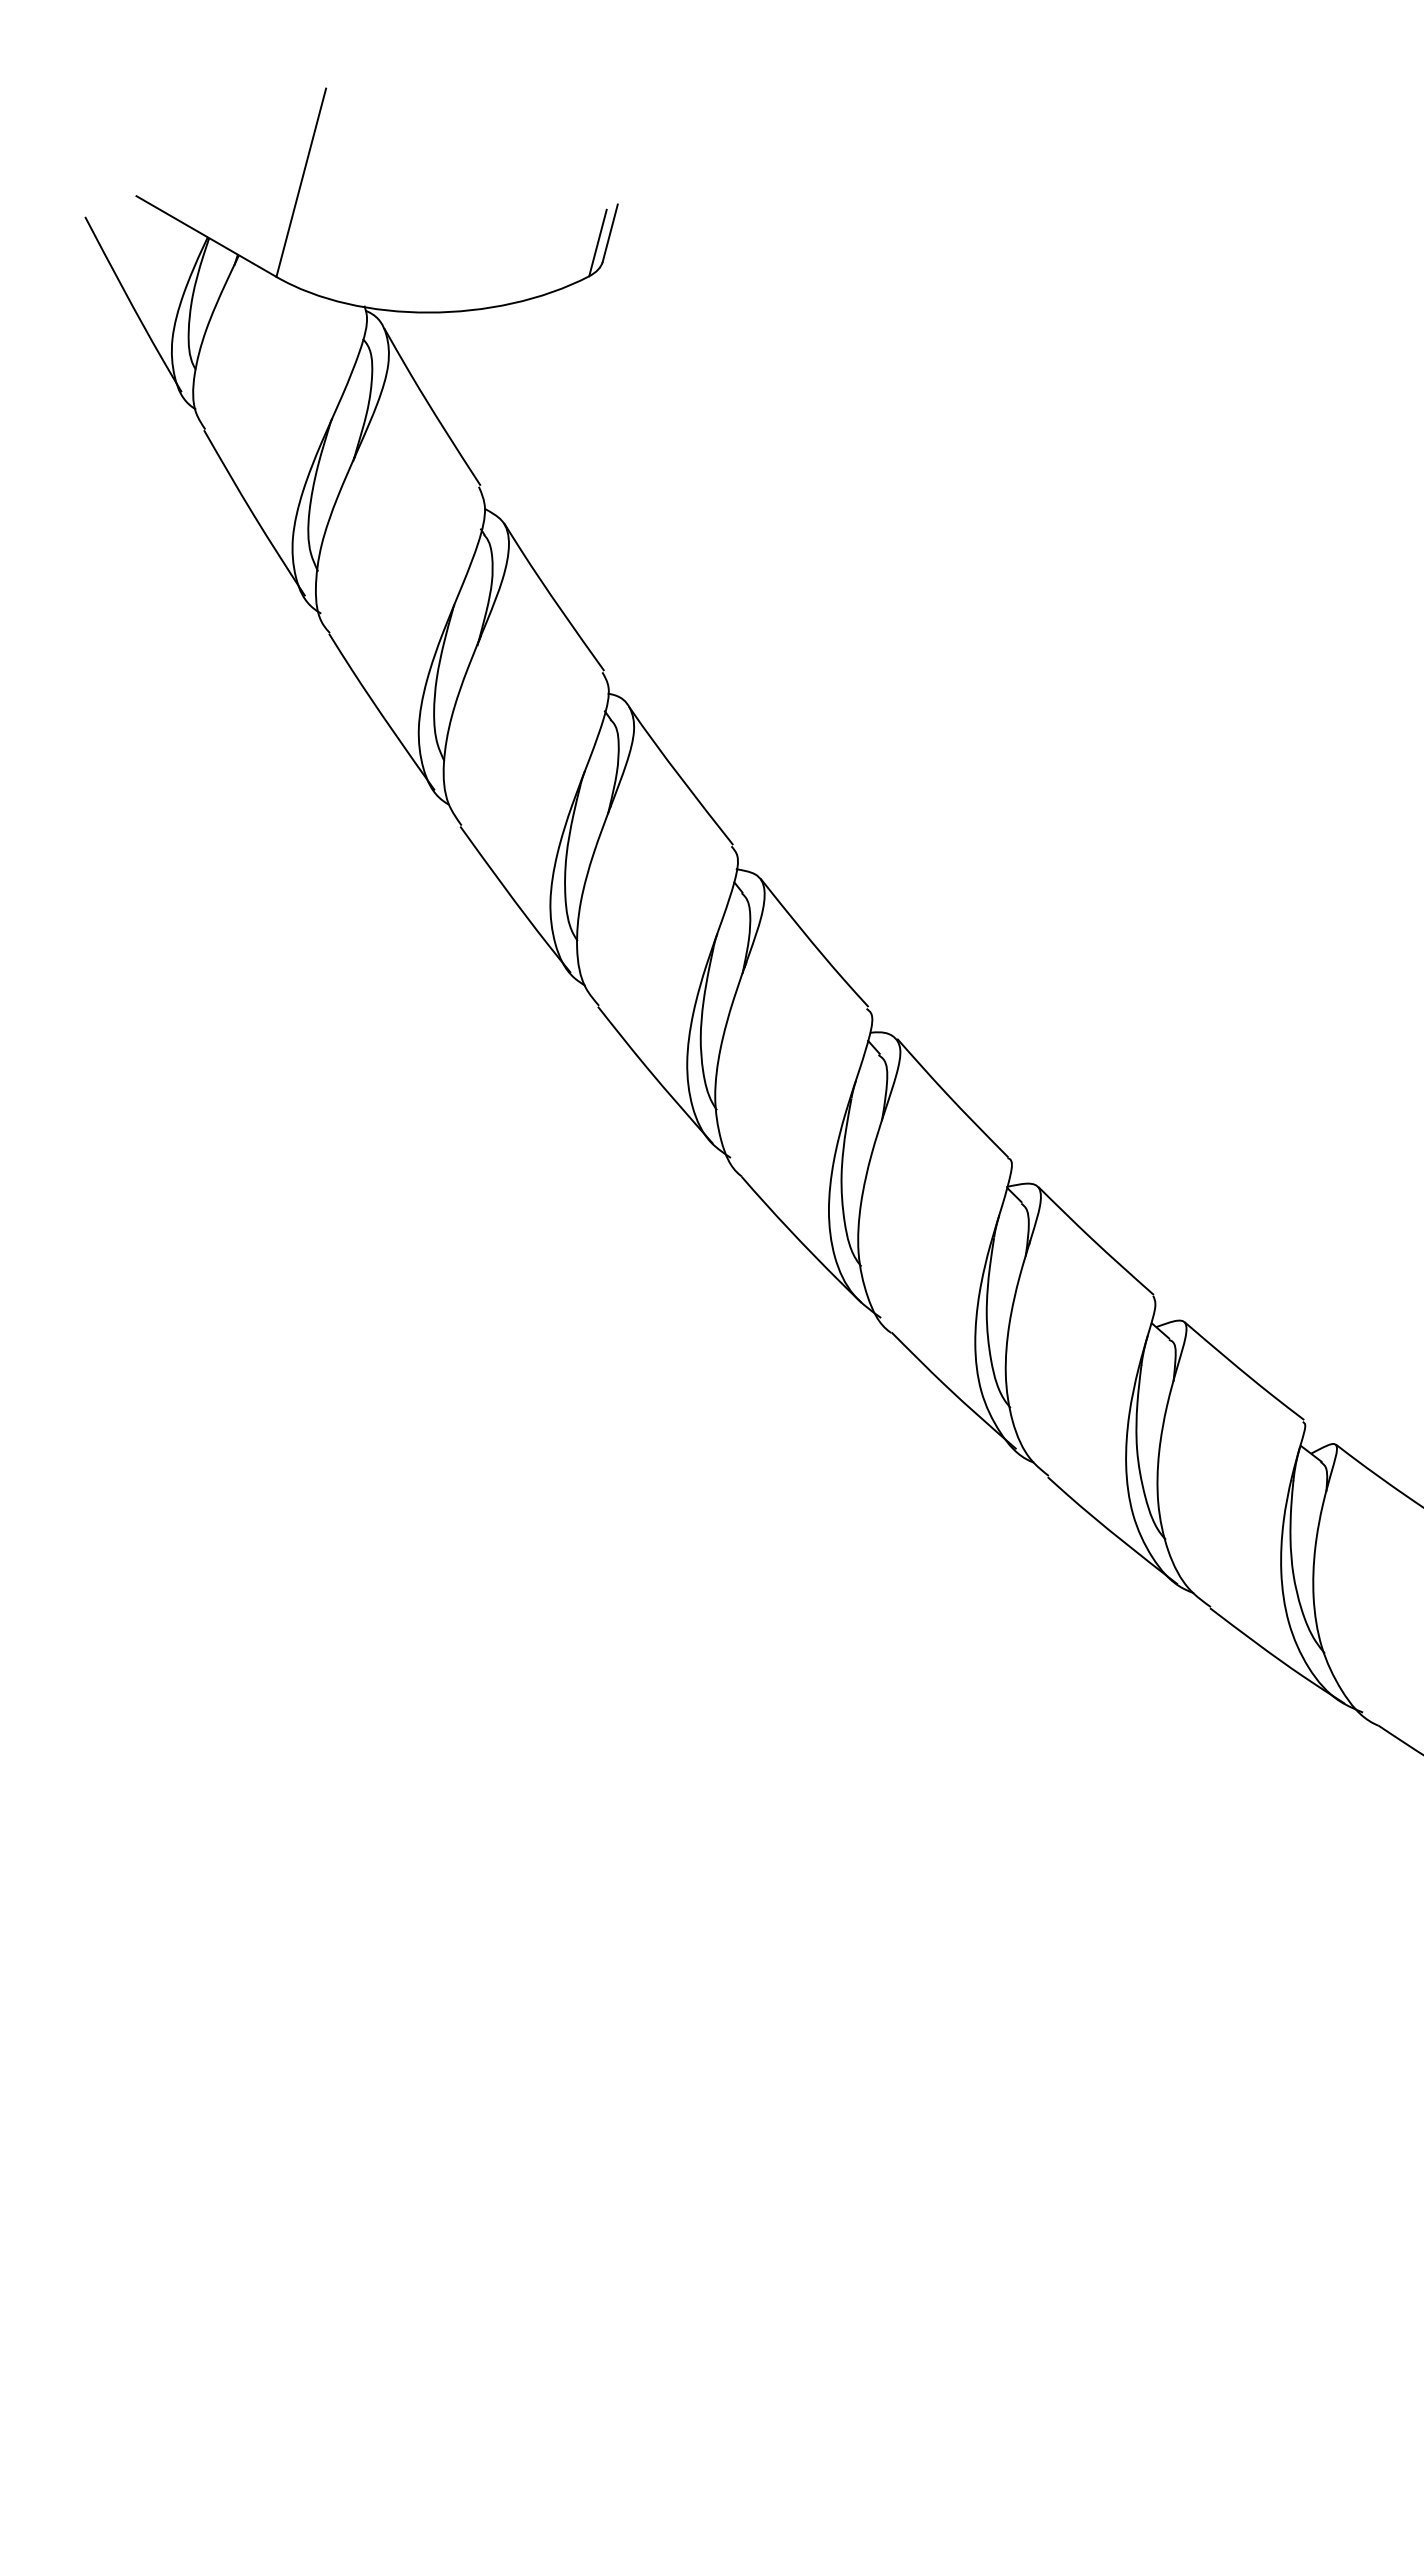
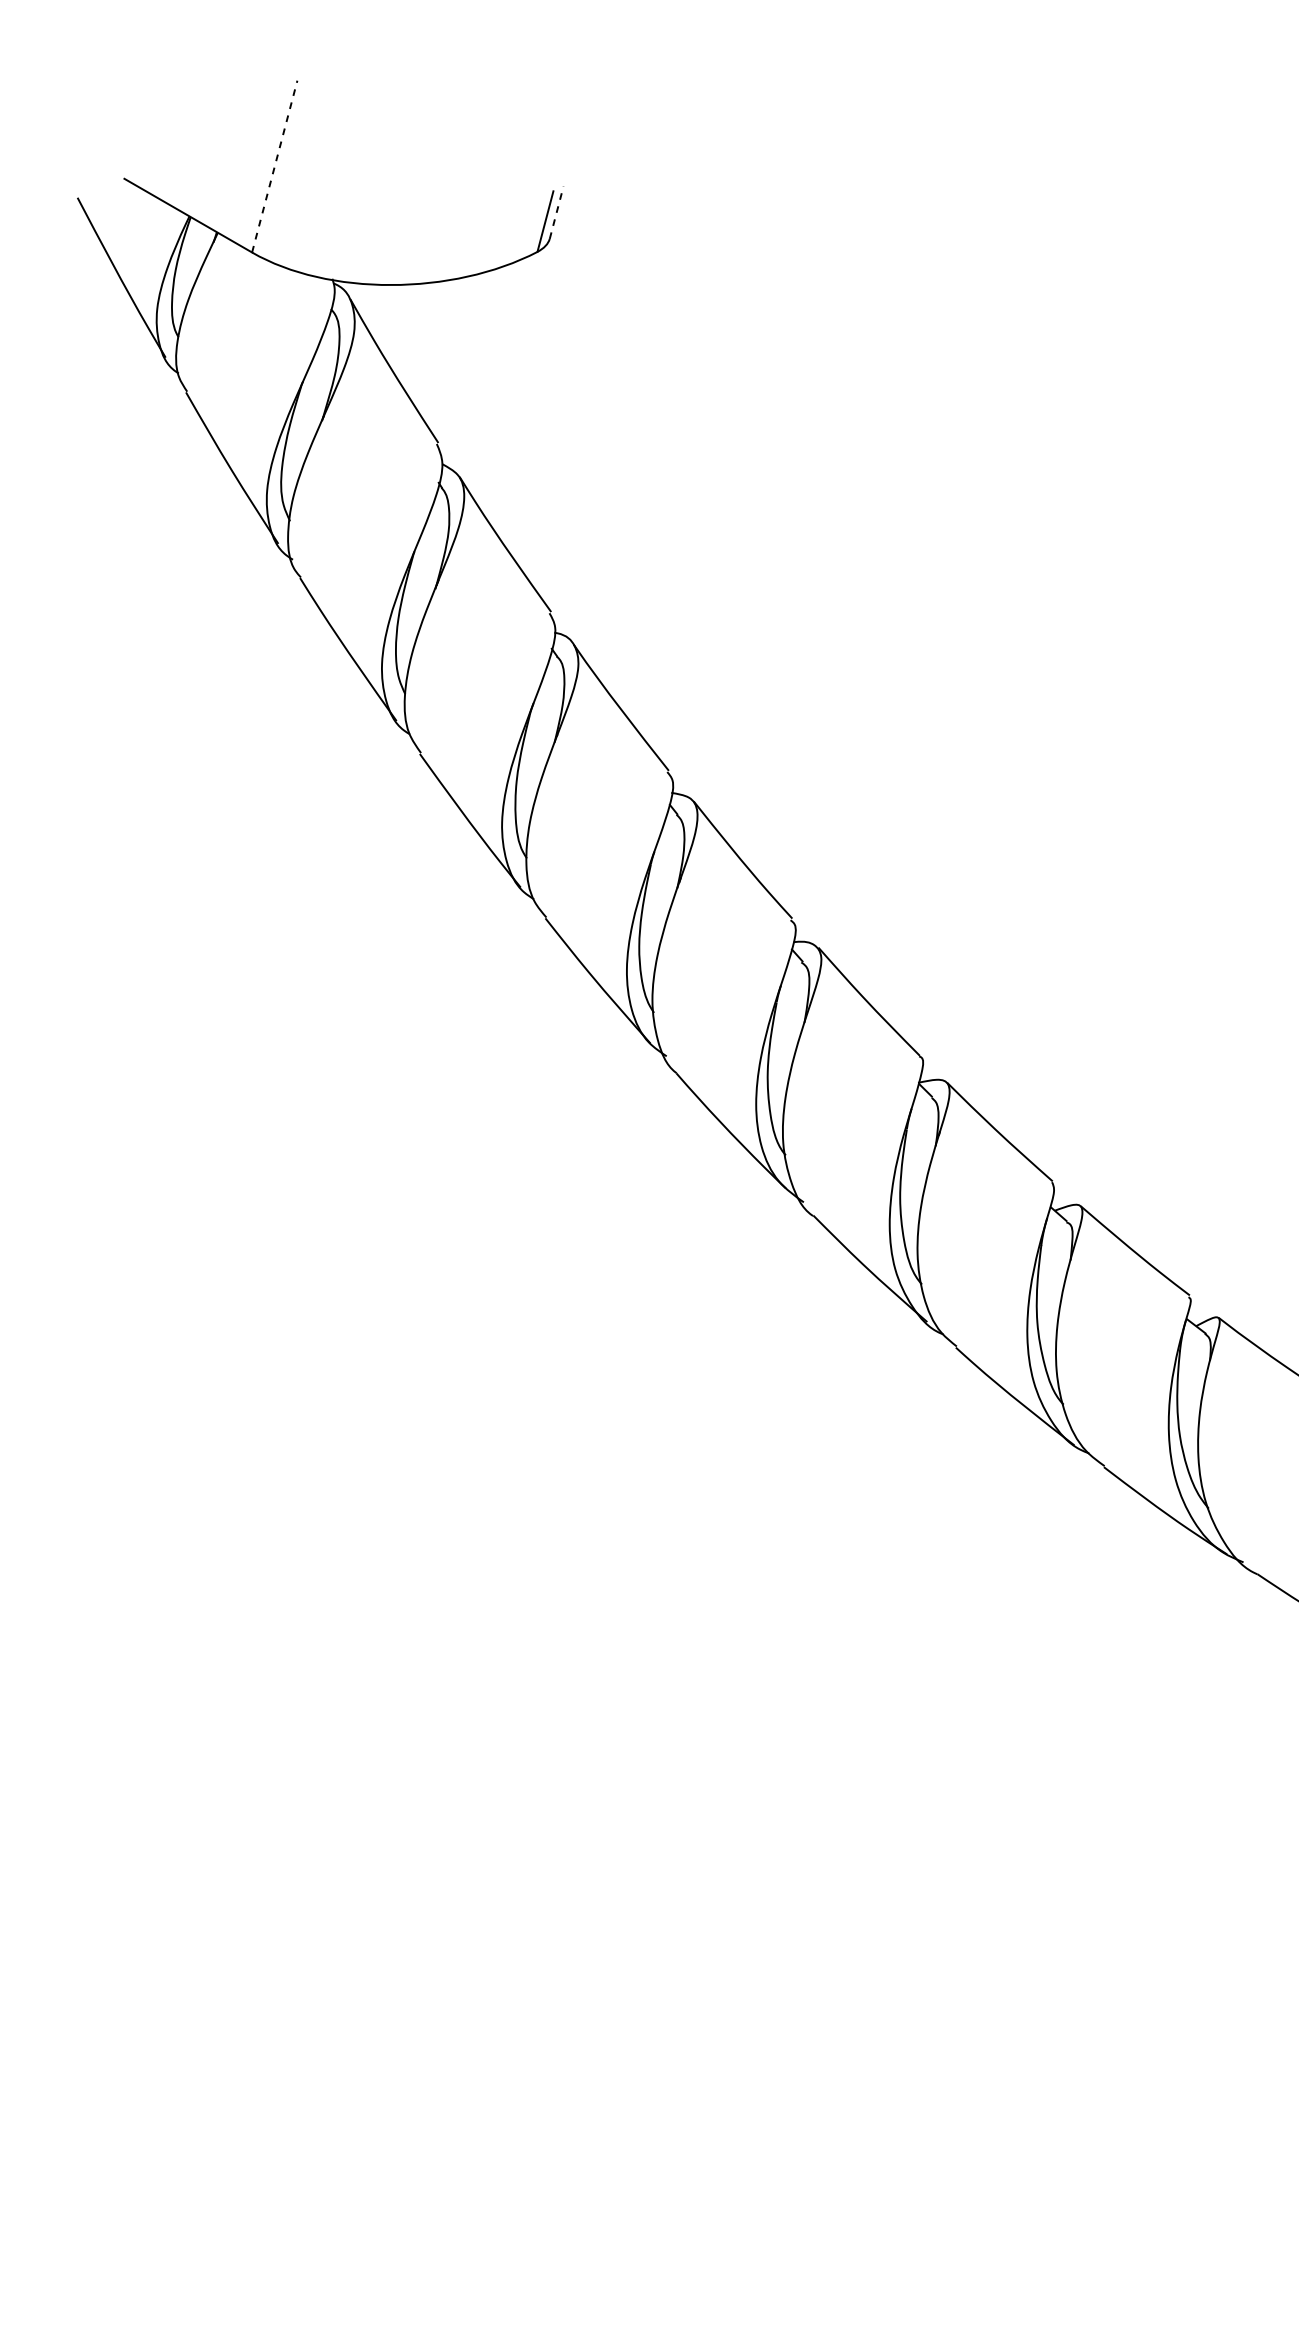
line: (301, 182) -> (274, 166), solid -> dashed
line: (610, 233) -> (556, 212), solid -> dashed

